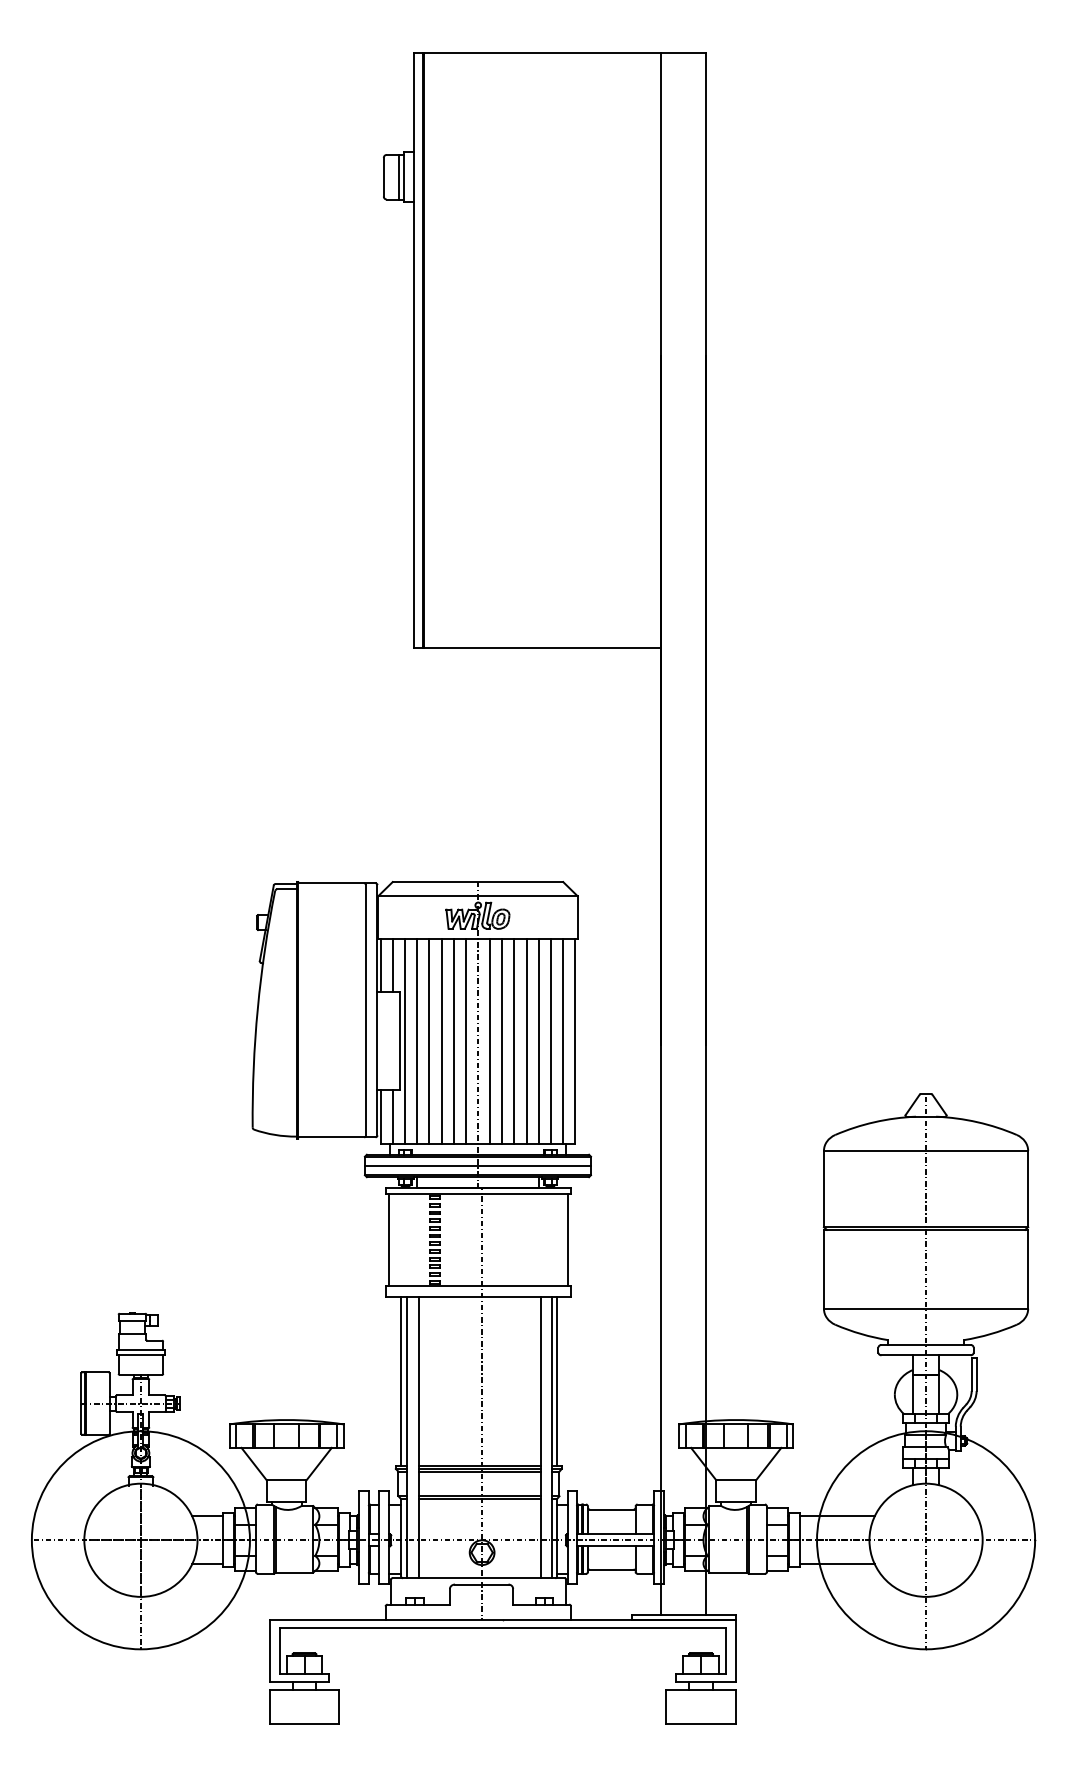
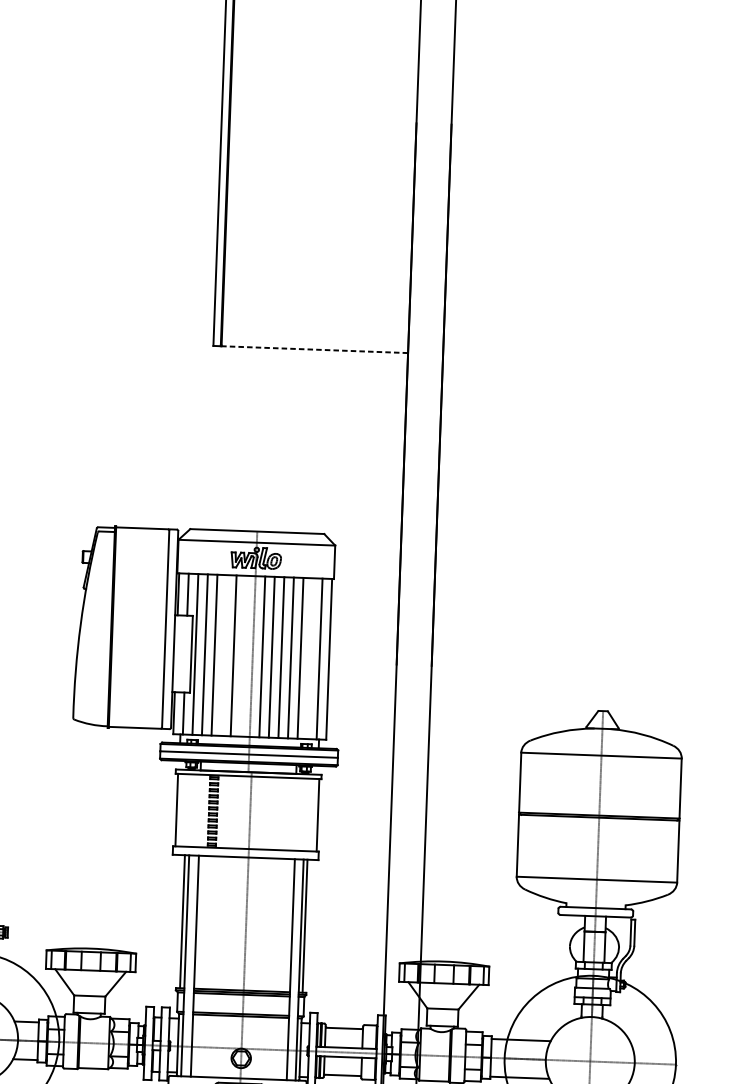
line: (542, 648) -> (314, 349), solid -> dashed
line: (441, 1040) -> (224, 654), removed
line: (465, 1040) -> (242, 655), removed
line: (550, 1040) -> (309, 658), removed

